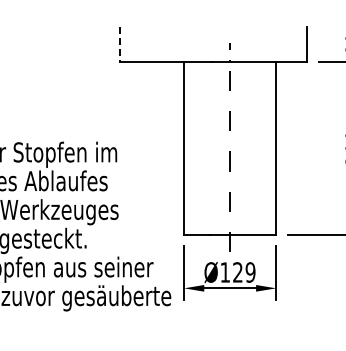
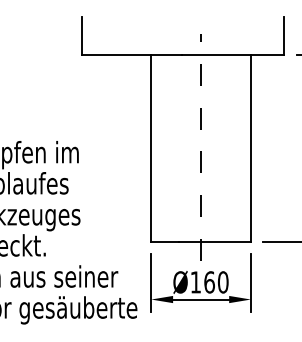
line: (120, 45) -> (82, 36), dashed -> solid
text: (244, 272) -> (216, 282), Ø129 -> Ø160

